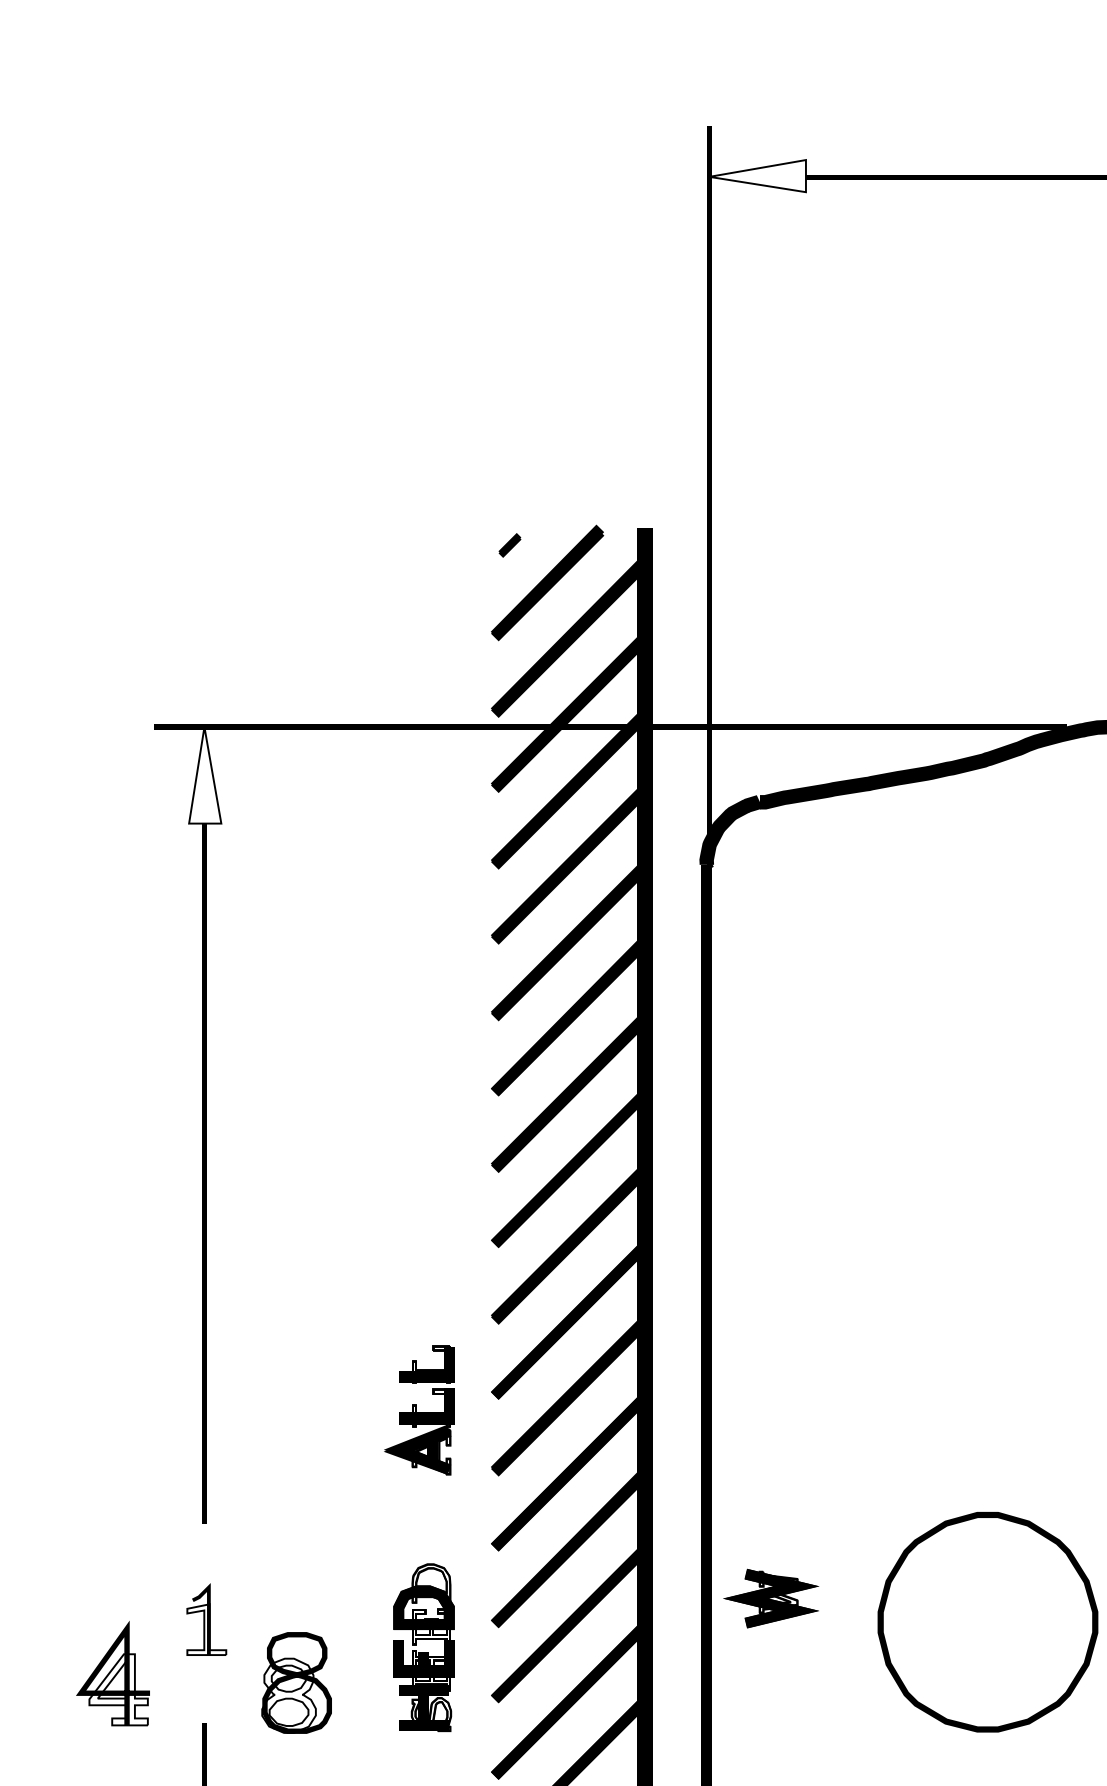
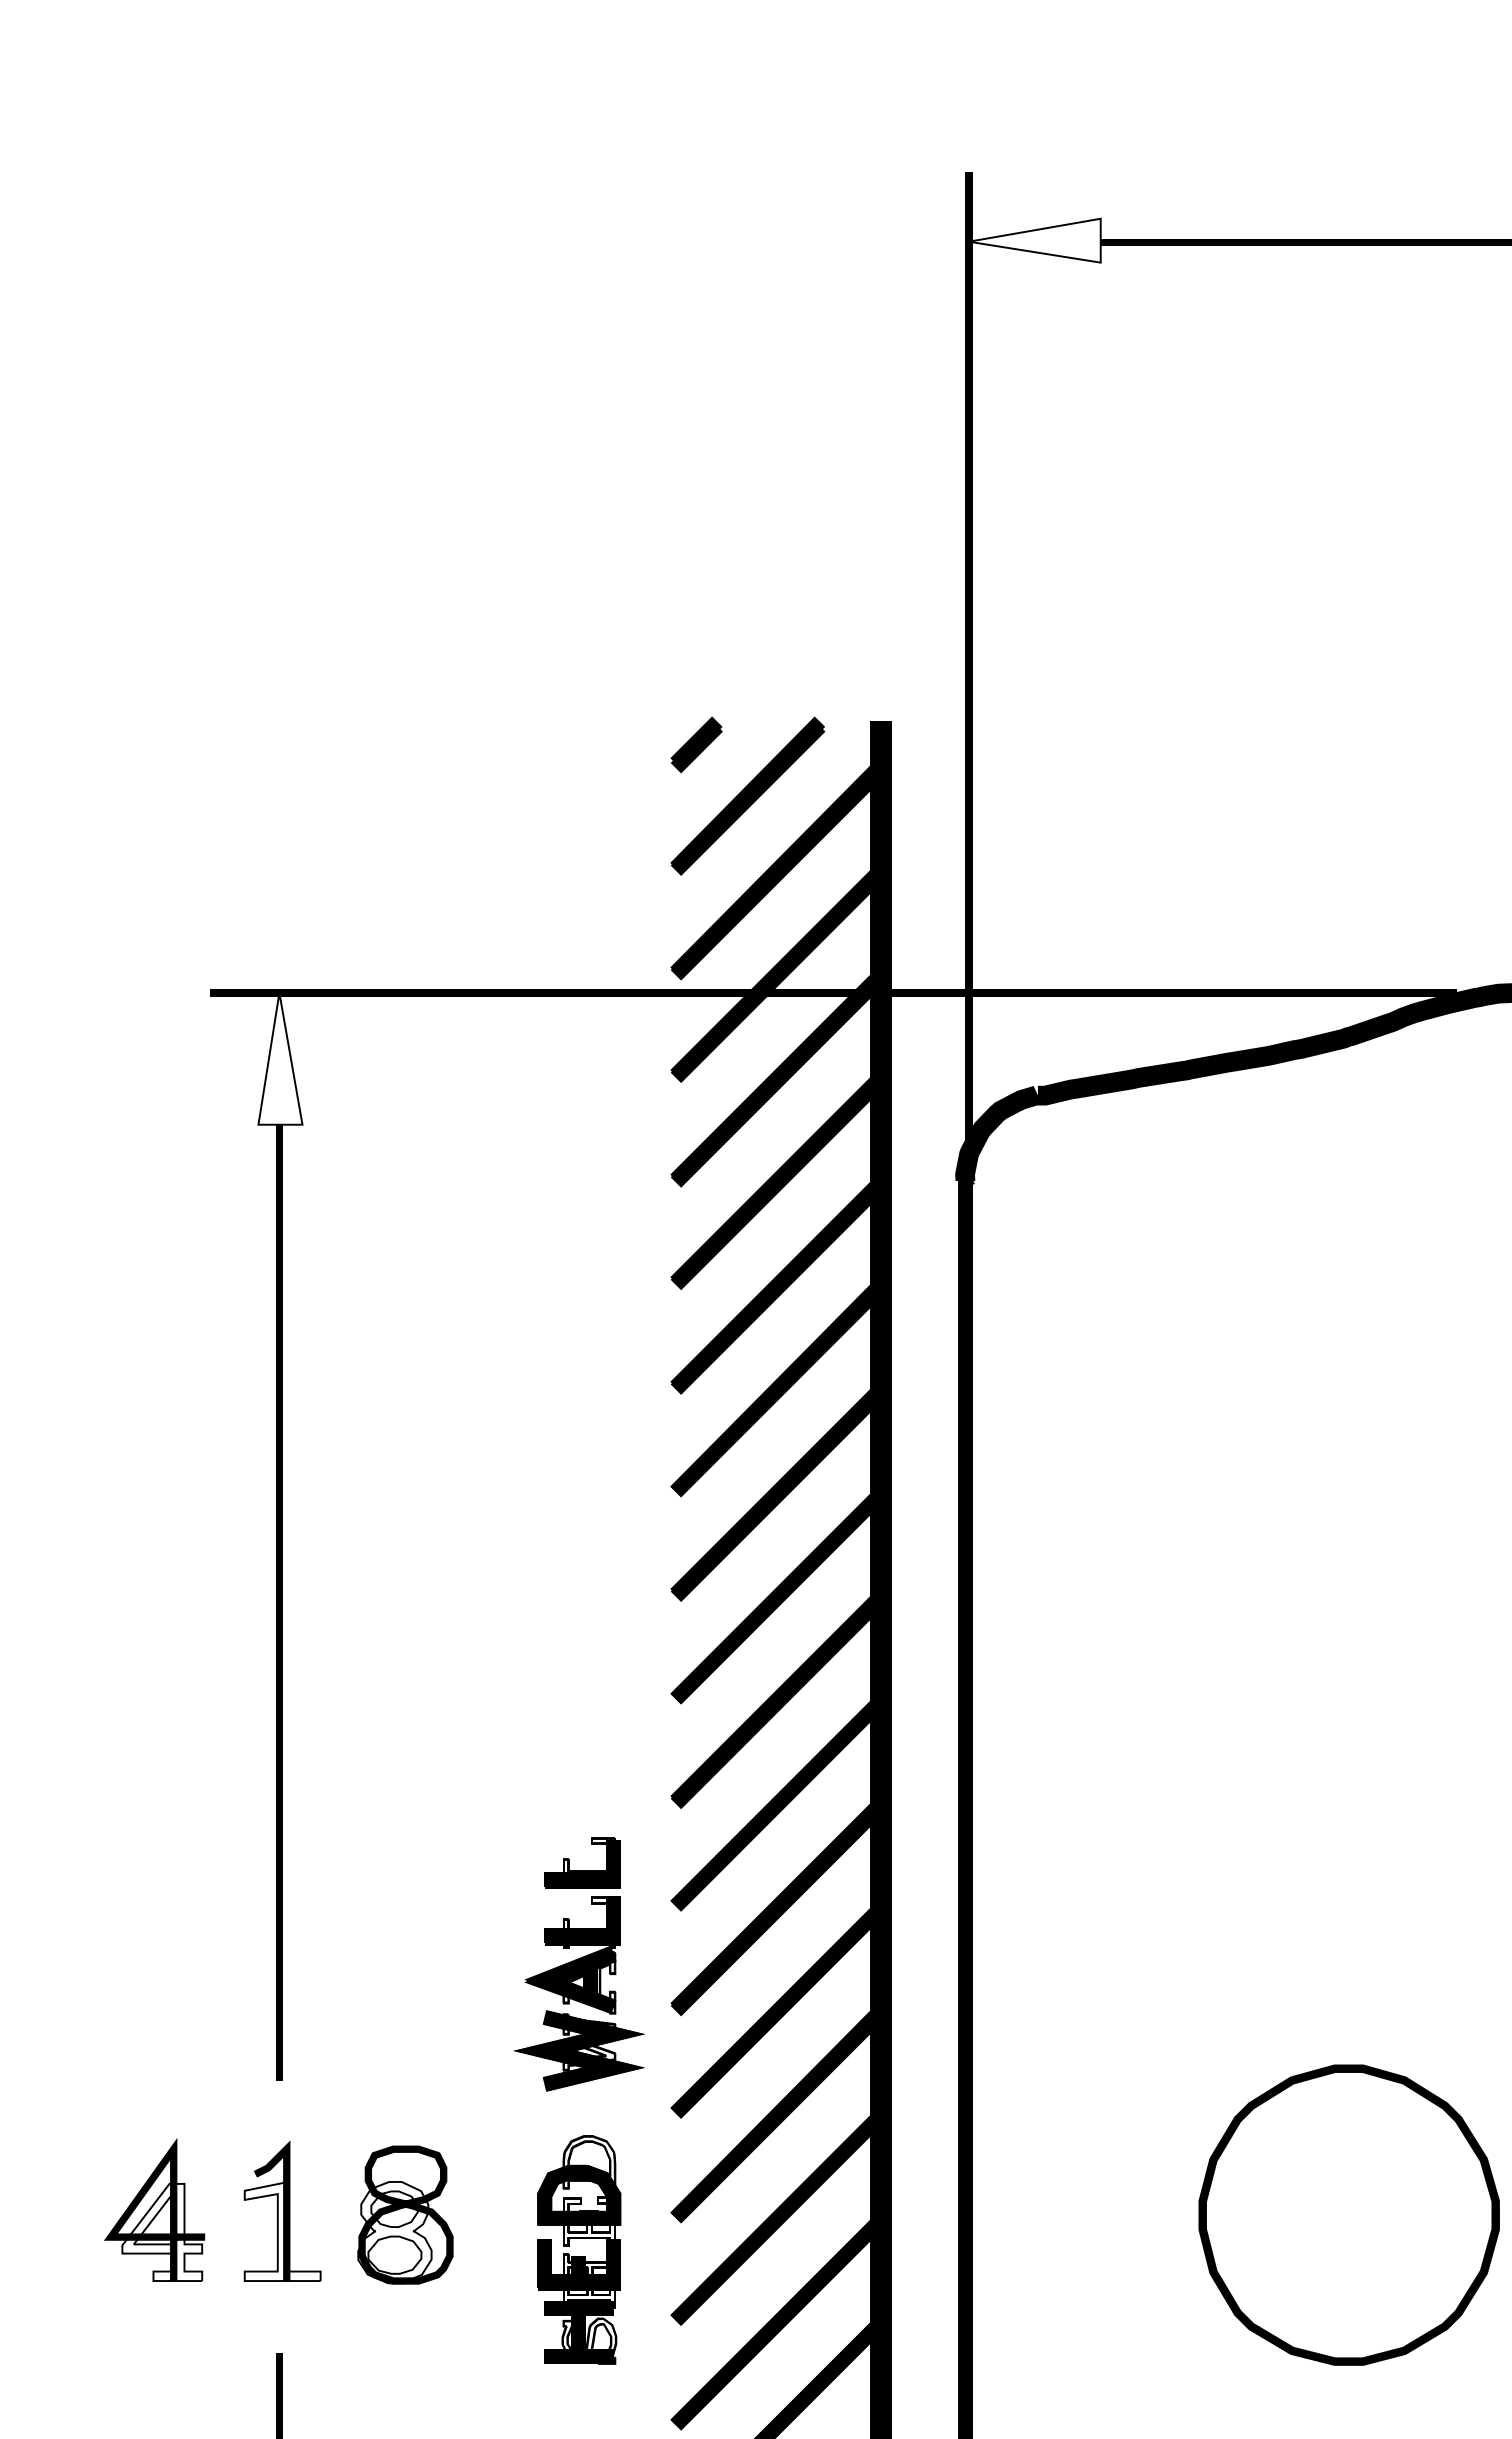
part: (509, 545) -> (696, 744), size x1.67
part: (770, 1598) -> (578, 2050), moved
part: (206, 1618) -> (282, 2210), size x1.43
part: (112, 1673) -> (154, 2209), moved
part: (296, 1682) -> (405, 2214), moved

